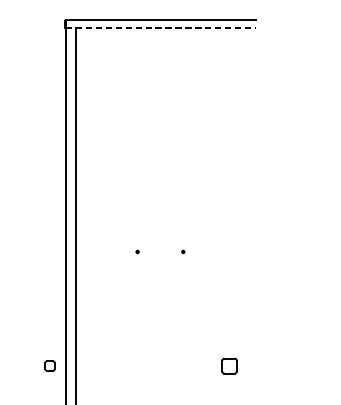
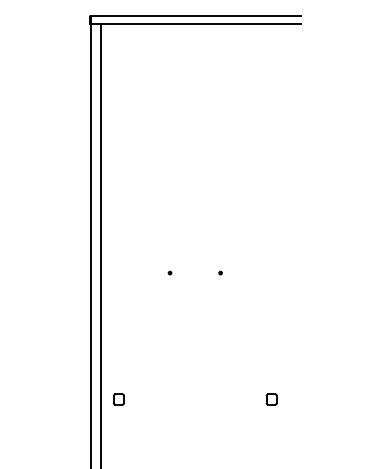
line: (161, 27) -> (196, 24), dashed -> solid
part: (49, 365) -> (118, 399), moved
part: (229, 365) -> (271, 399), size x0.62

